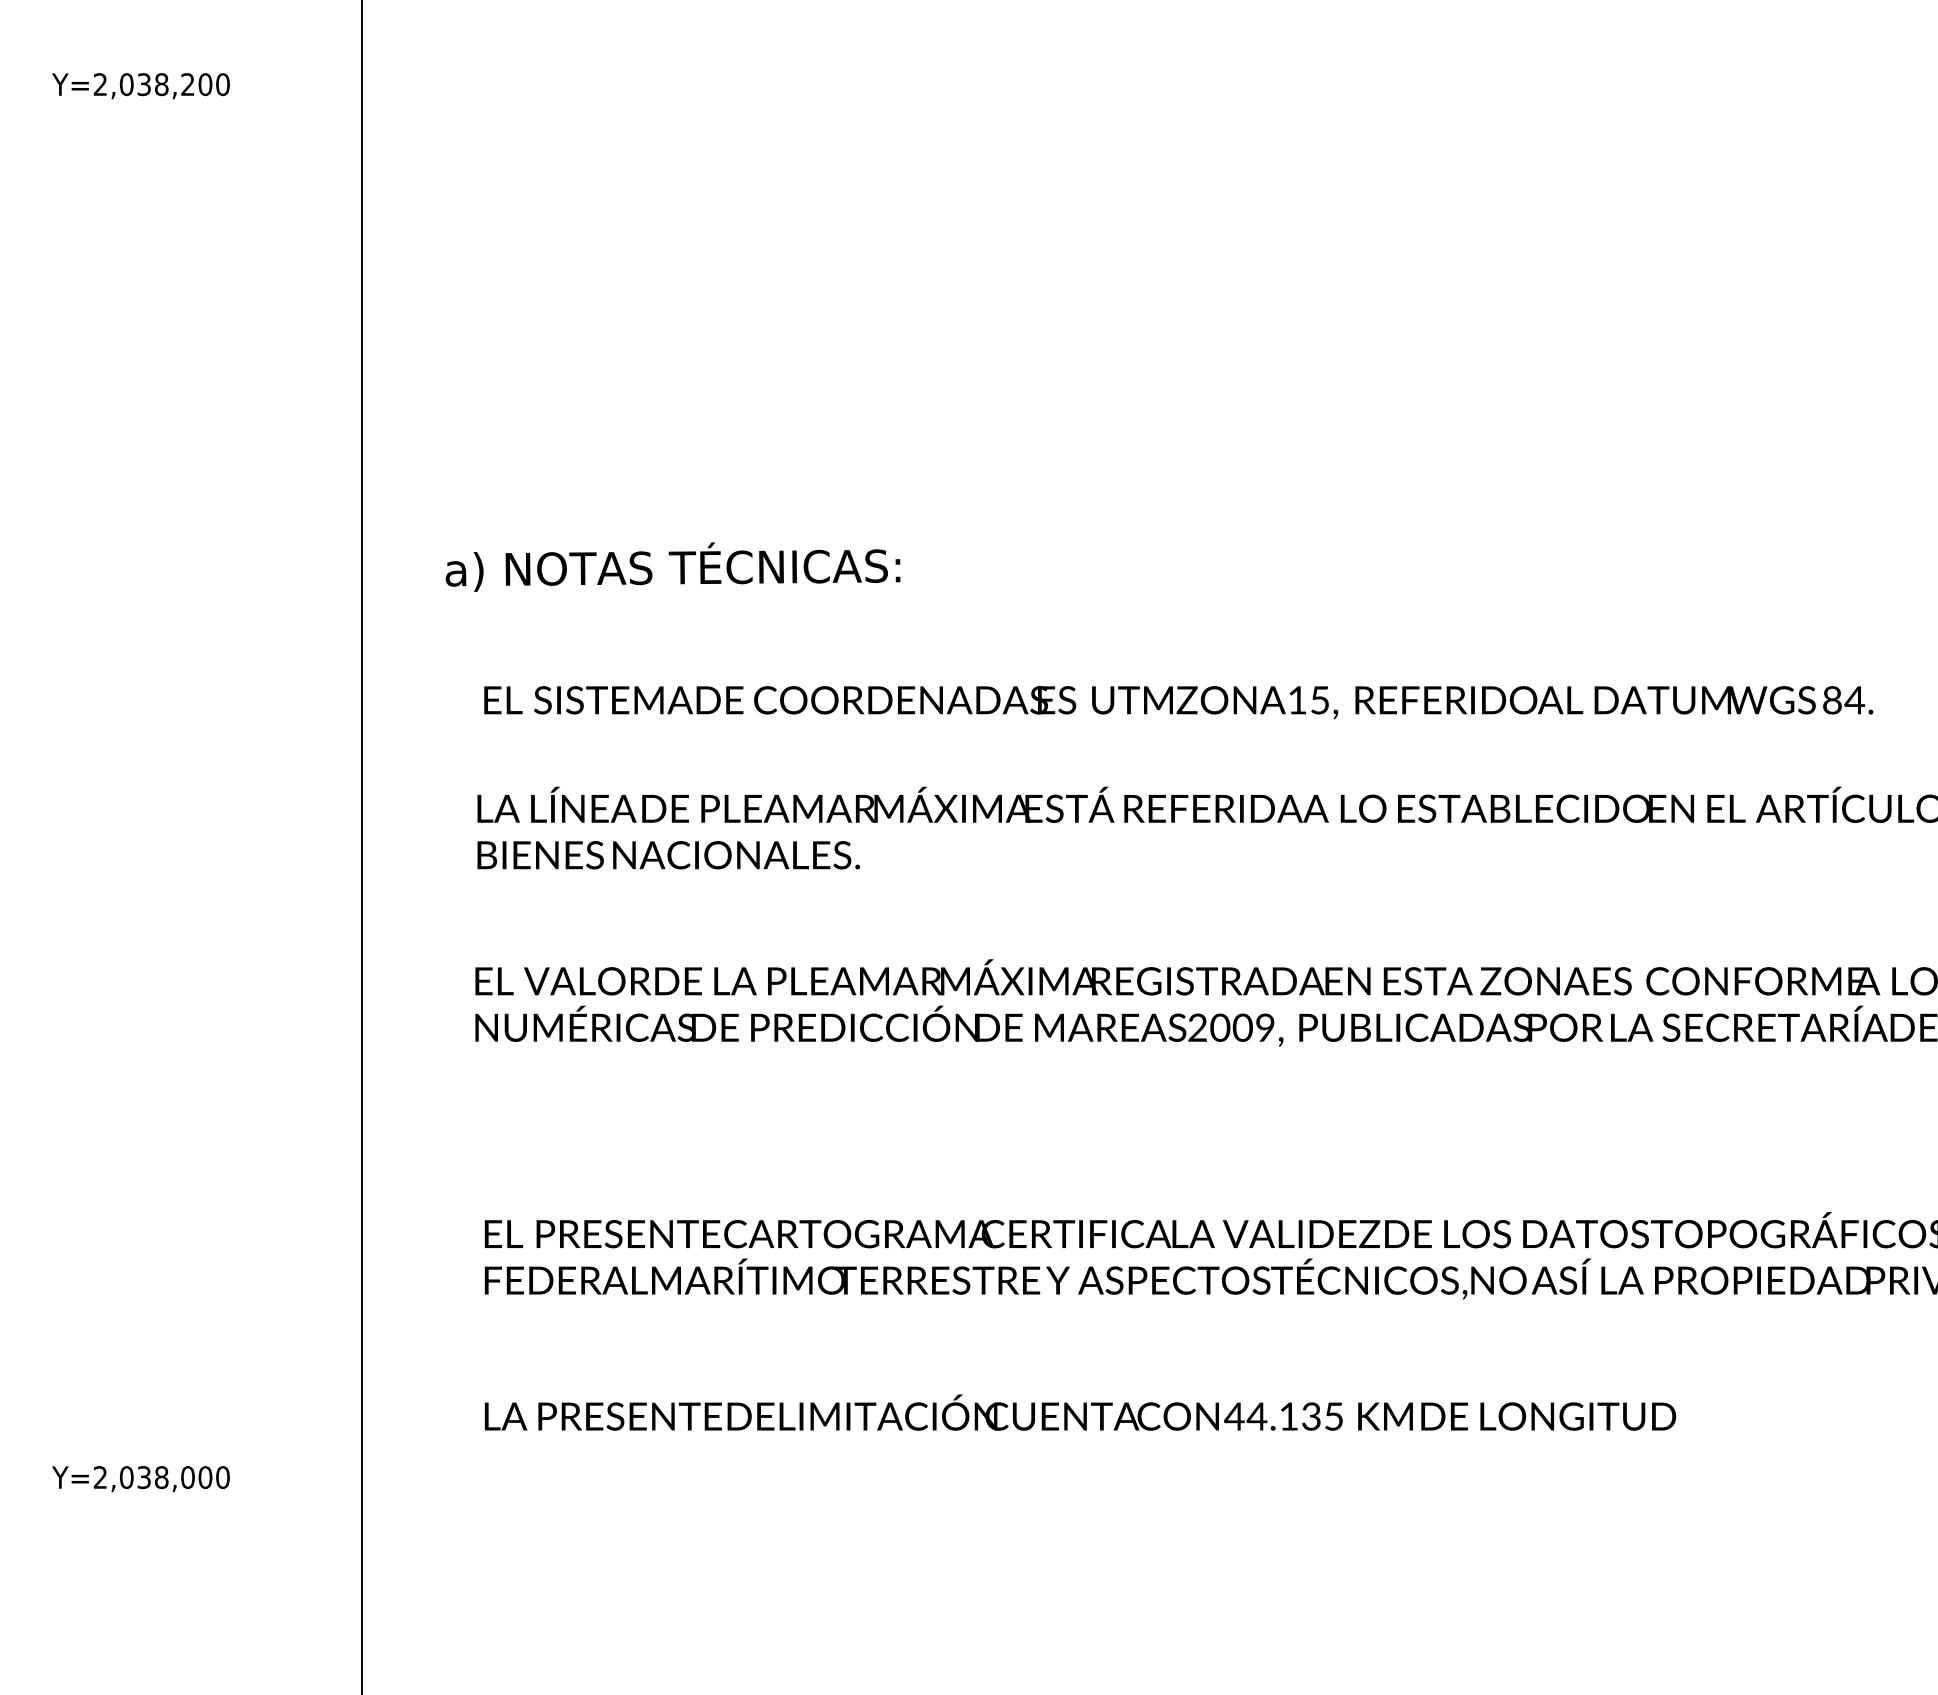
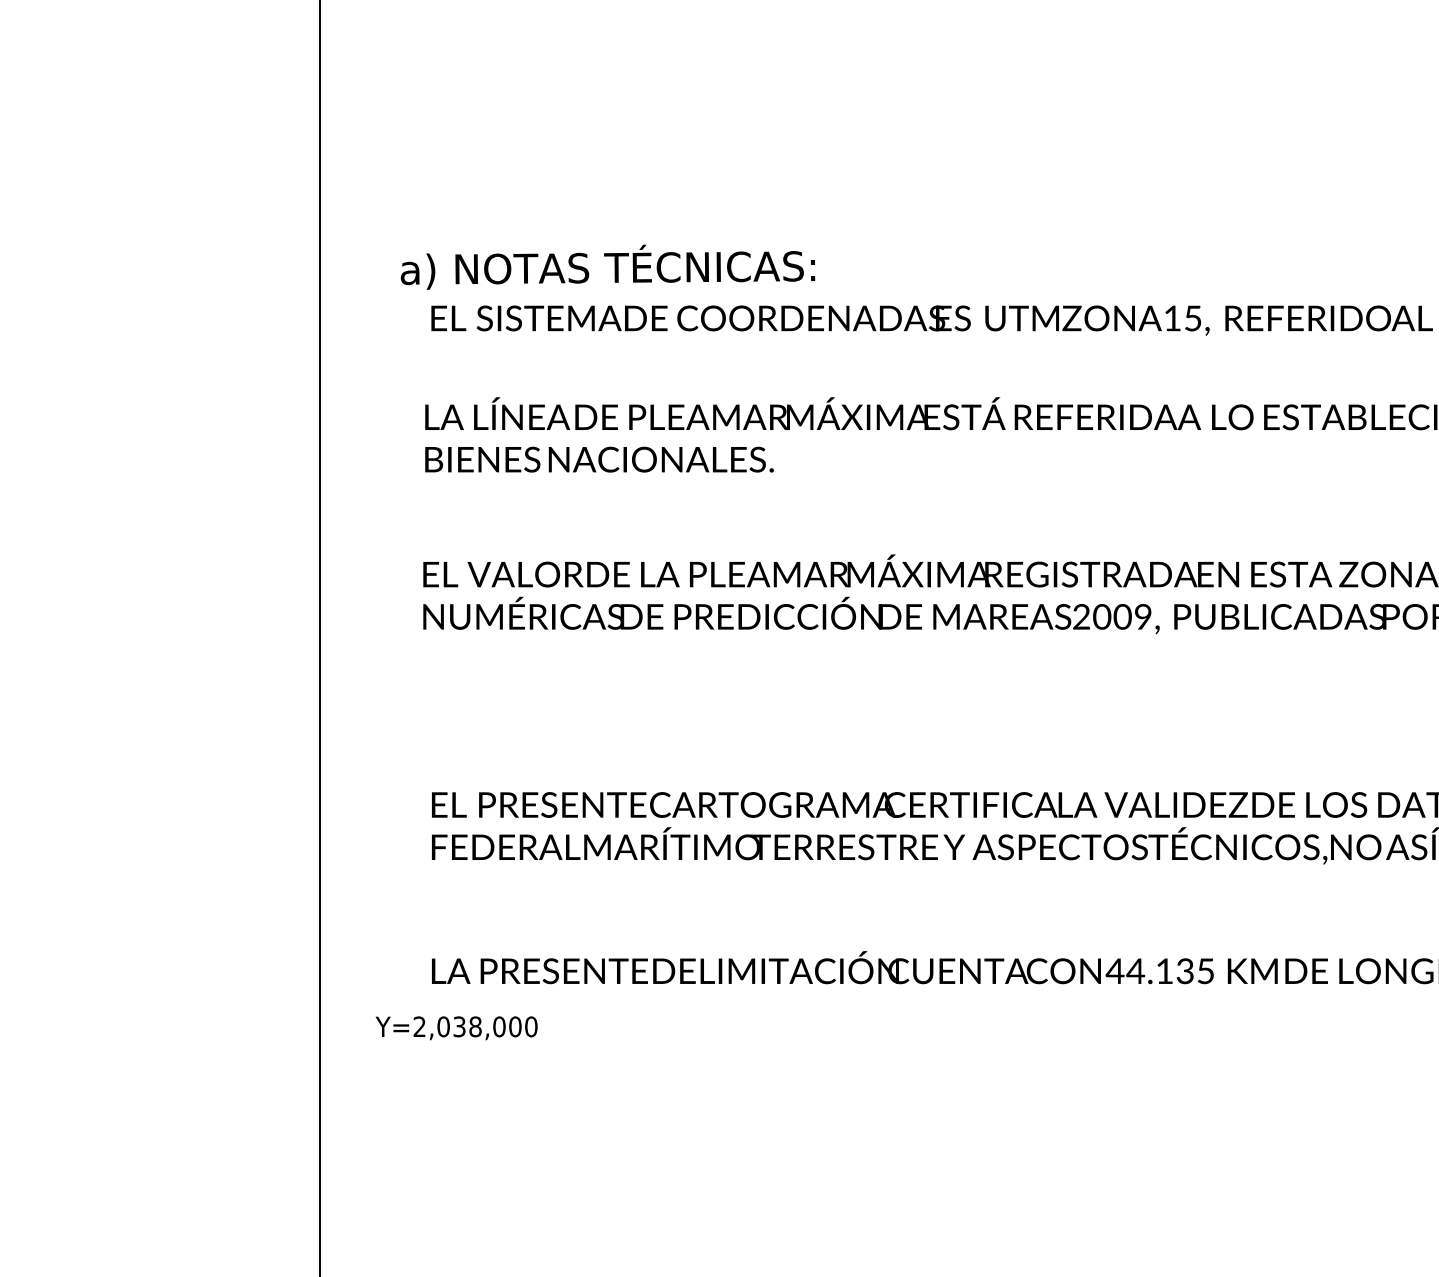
text: (672, 566) -> (607, 266), moved
text: (140, 1479) -> (456, 1028), moved

